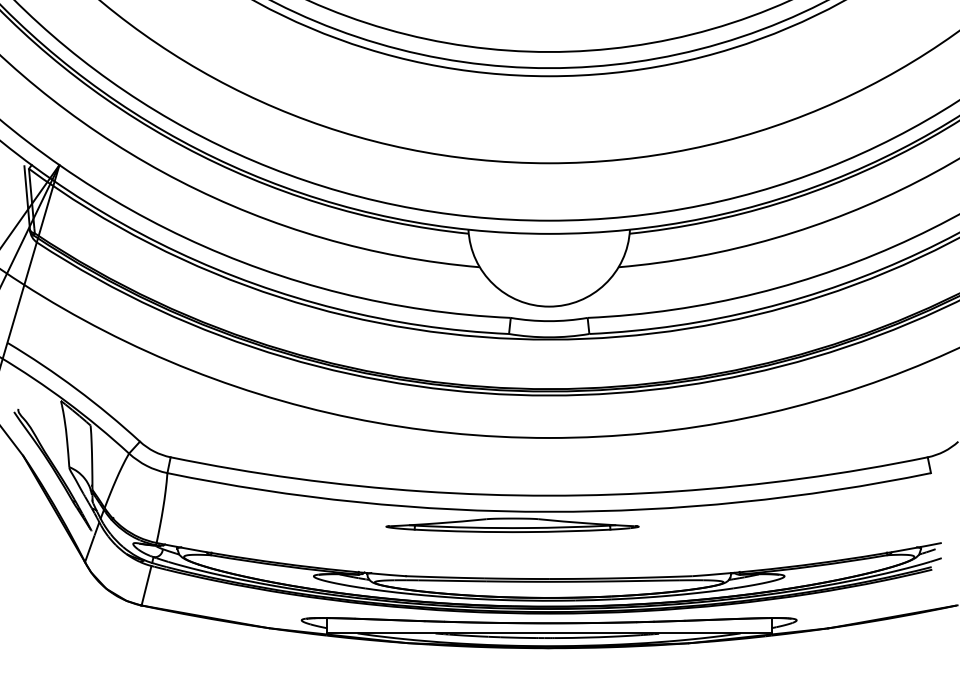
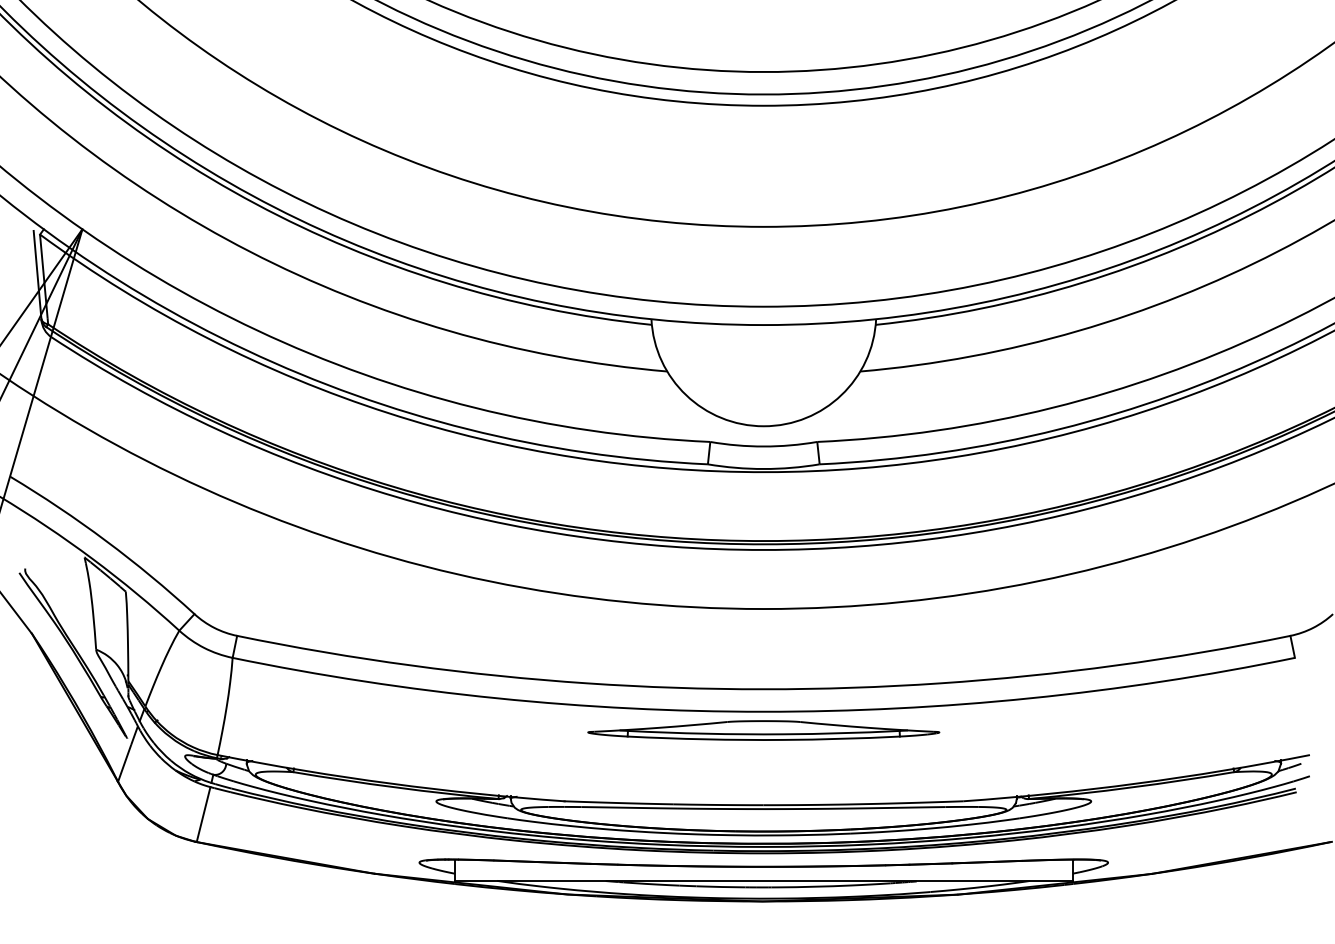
part: (512, 525) -> (763, 730), moved

